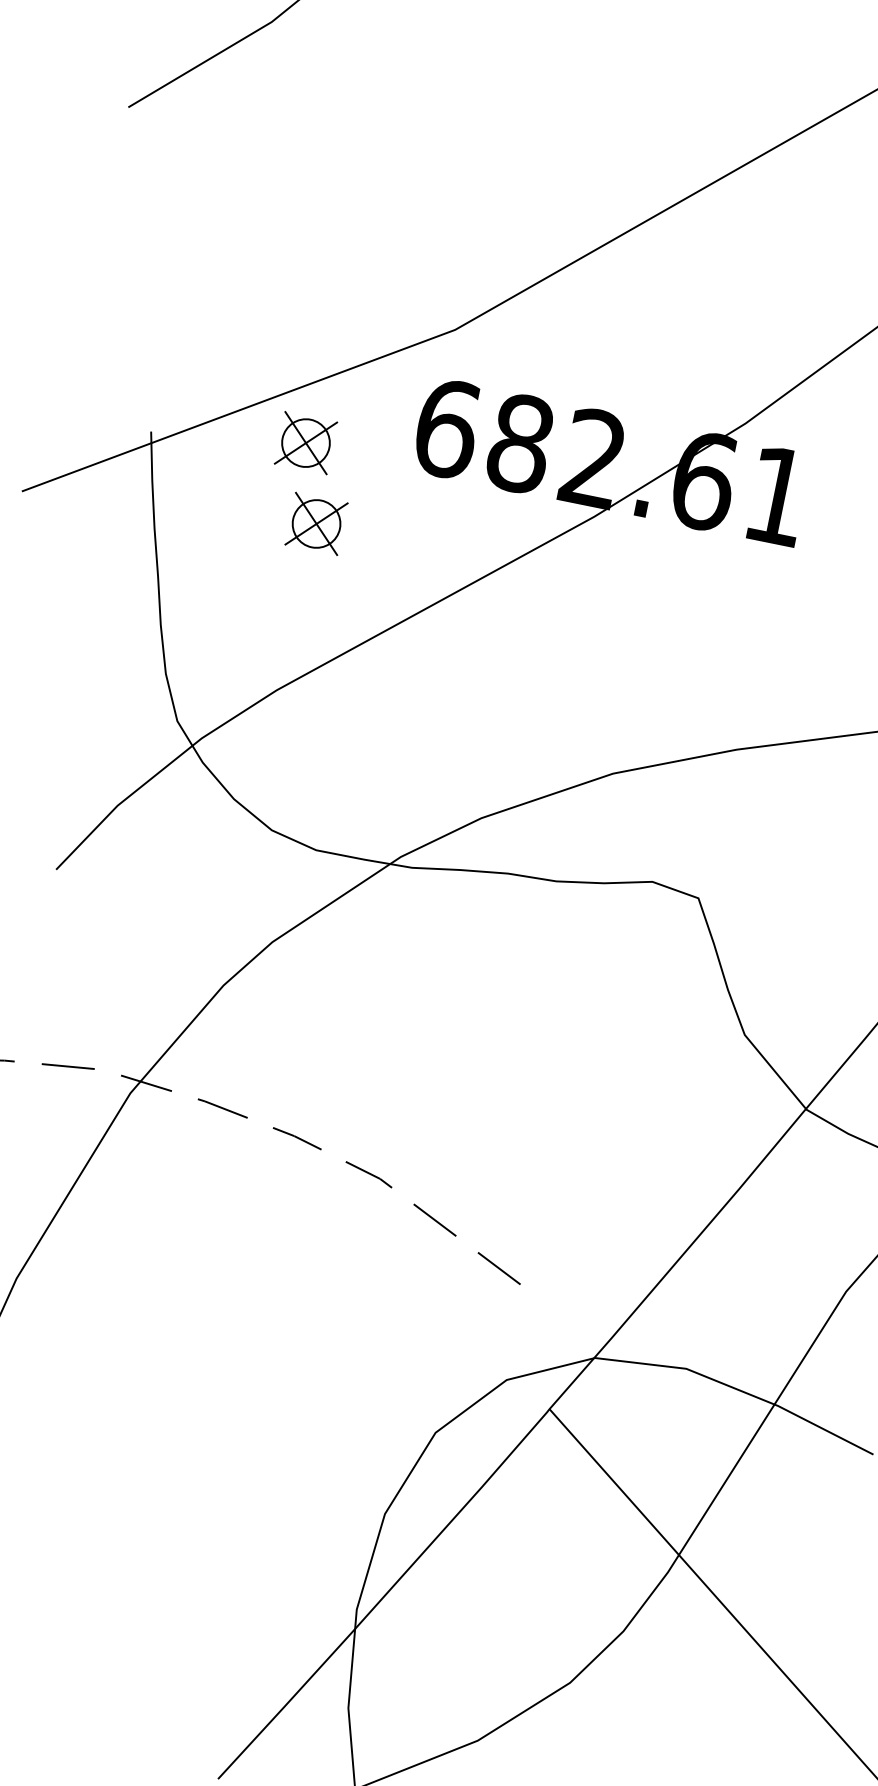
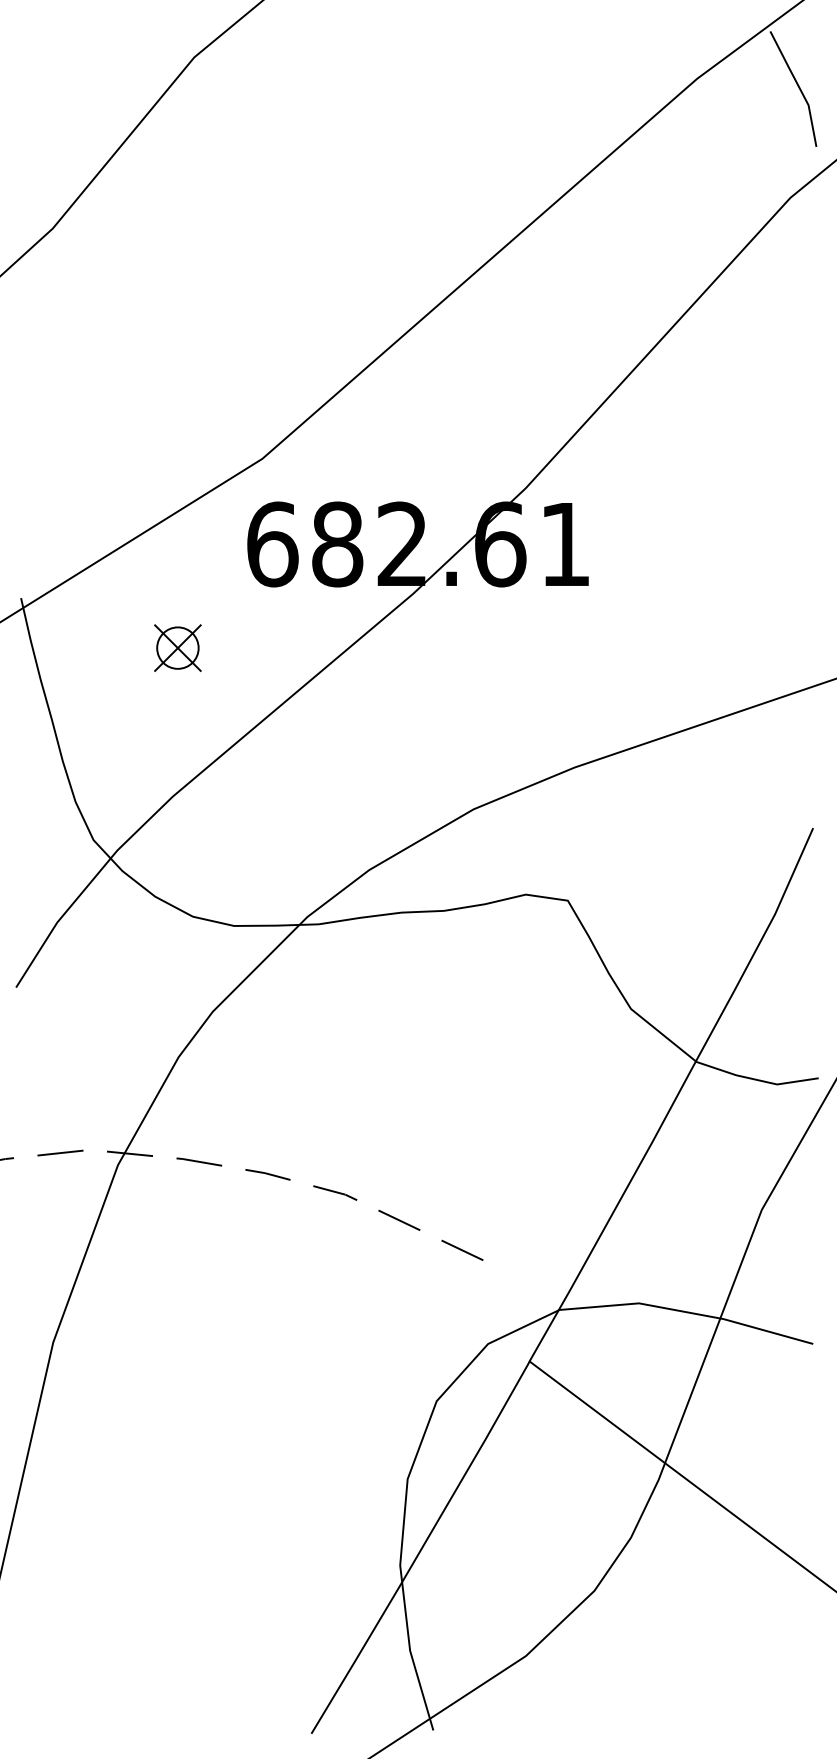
part: (305, 442) -> (154, 580), removed

